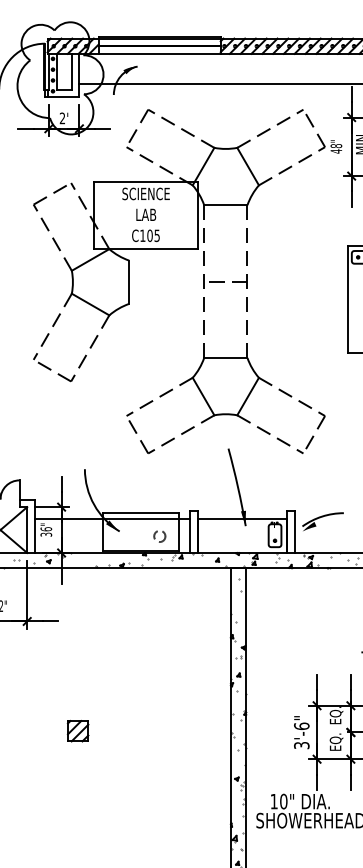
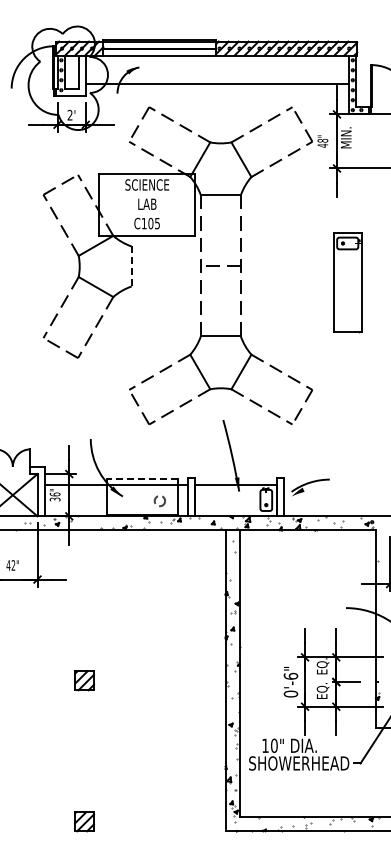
line: (129, 282) -> (131, 266), solid -> dashed
line: (139, 513) -> (141, 479), solid -> dashed
text: (301, 744) -> (290, 693), 3'-6" -> 0'-6"

